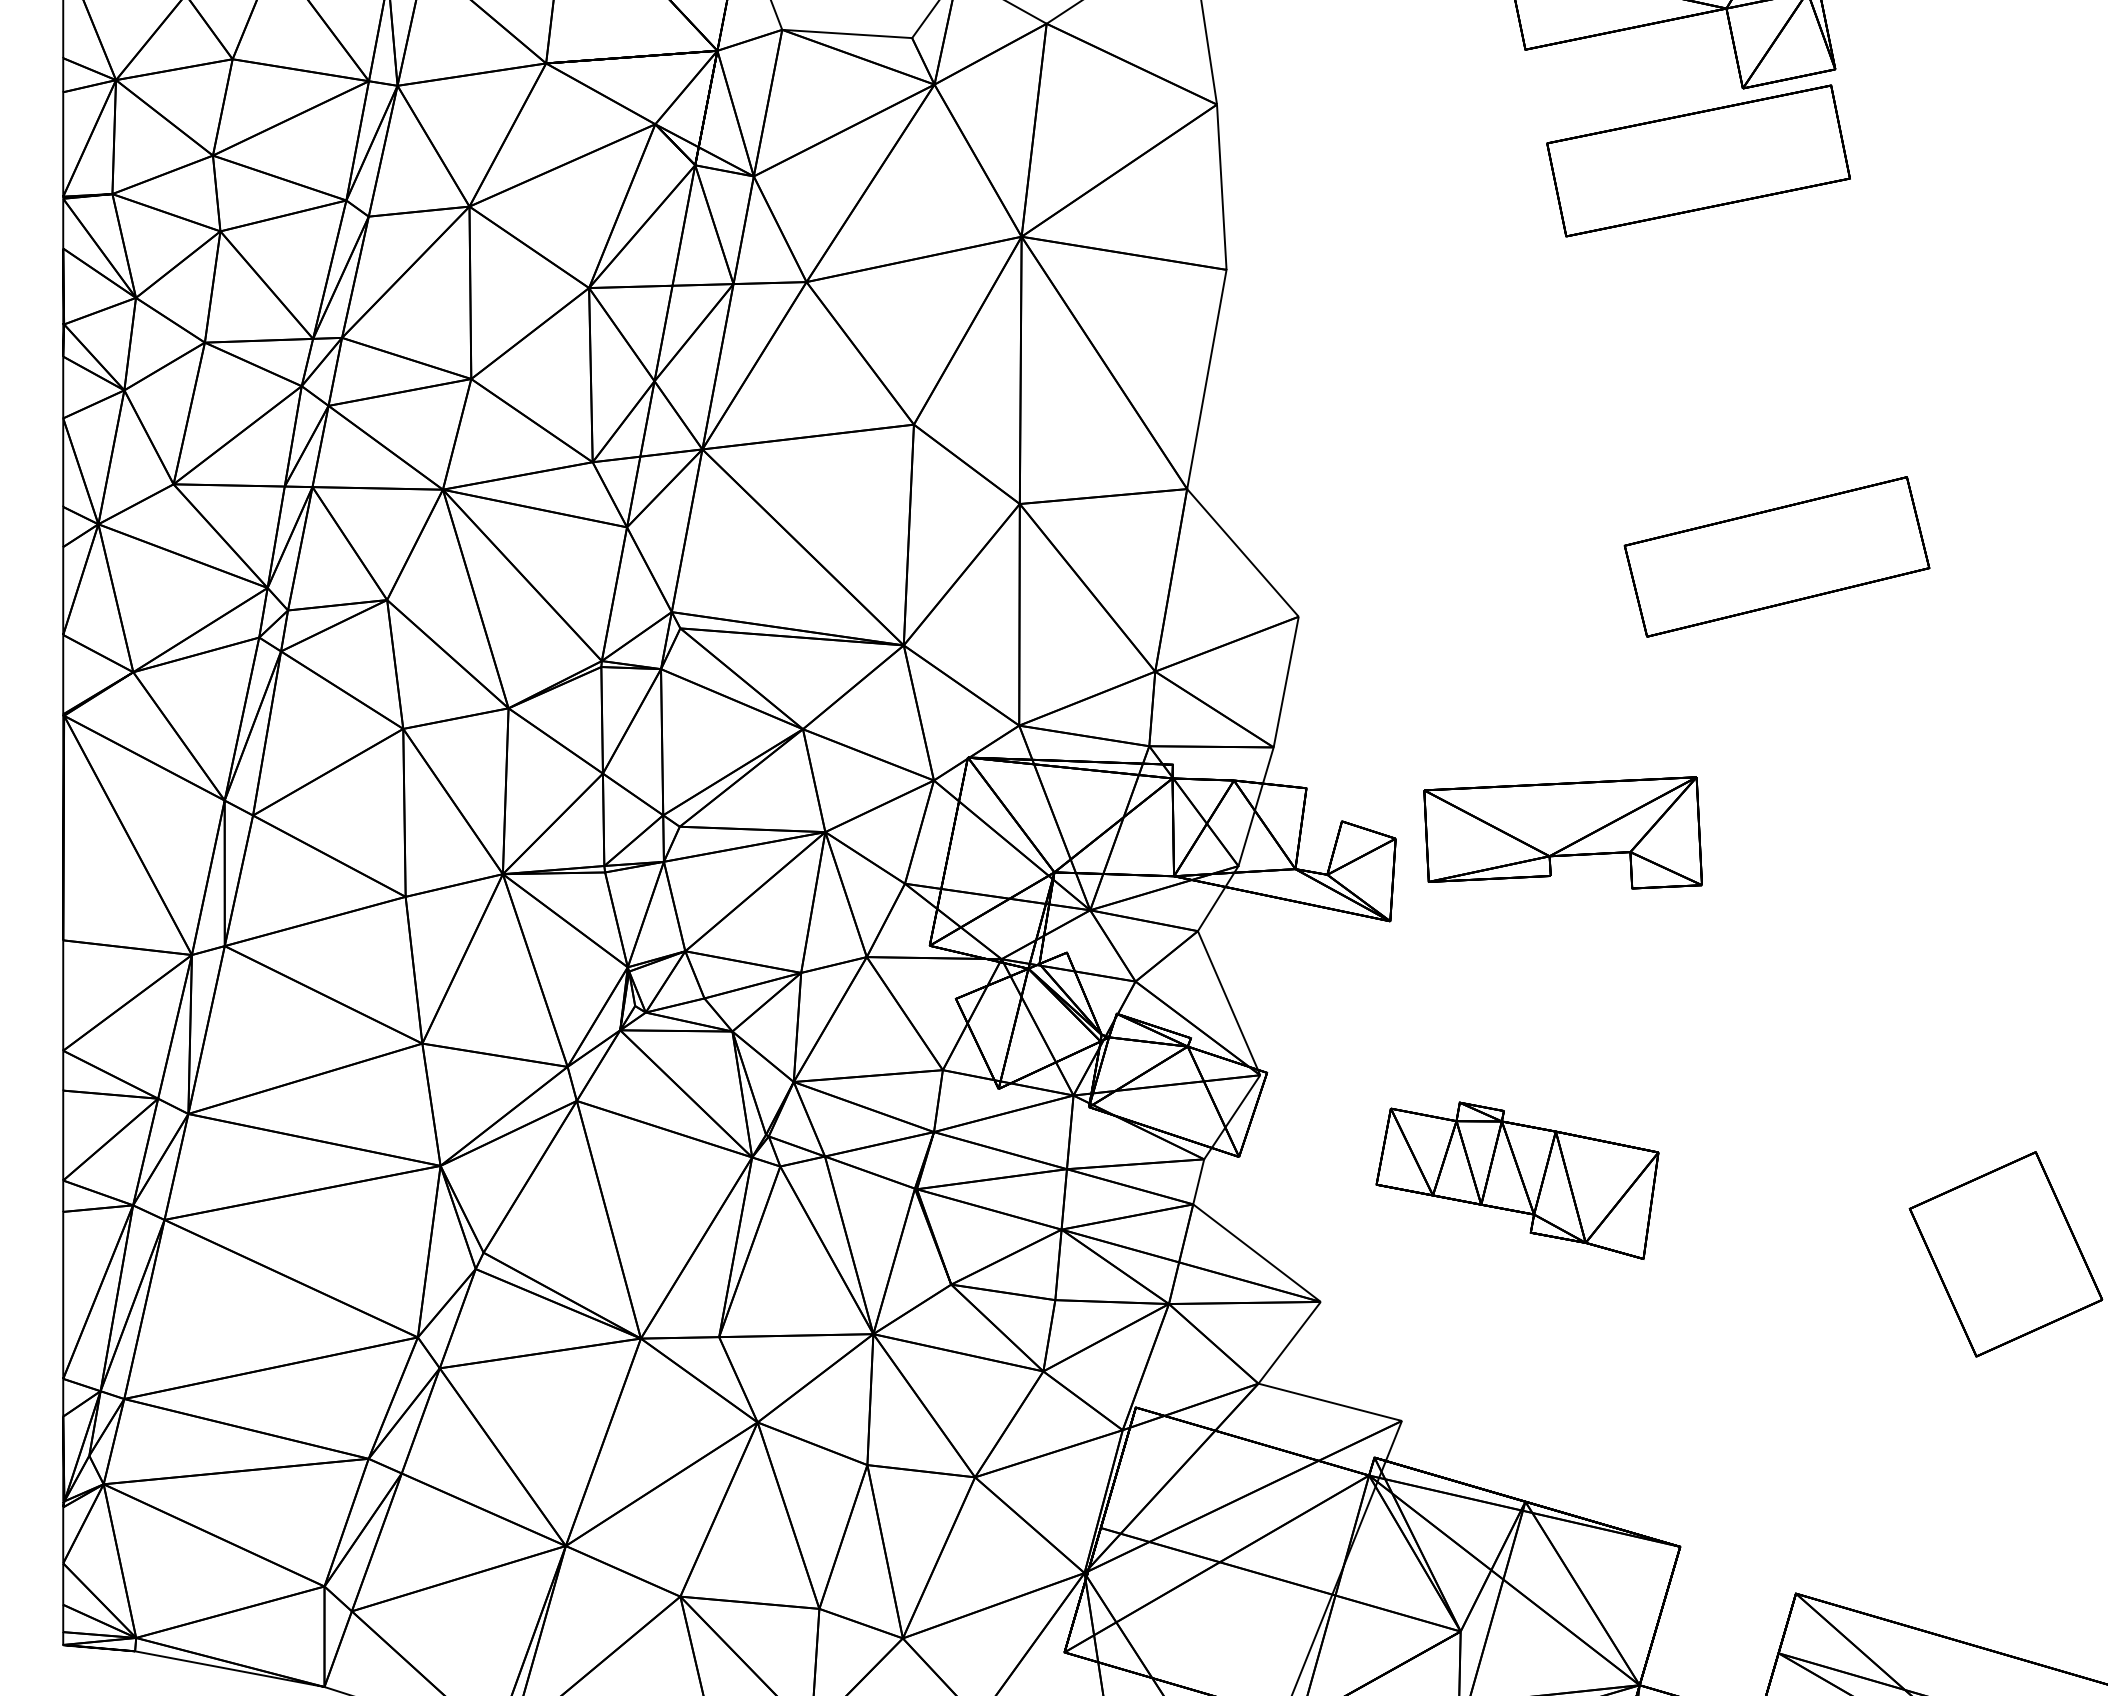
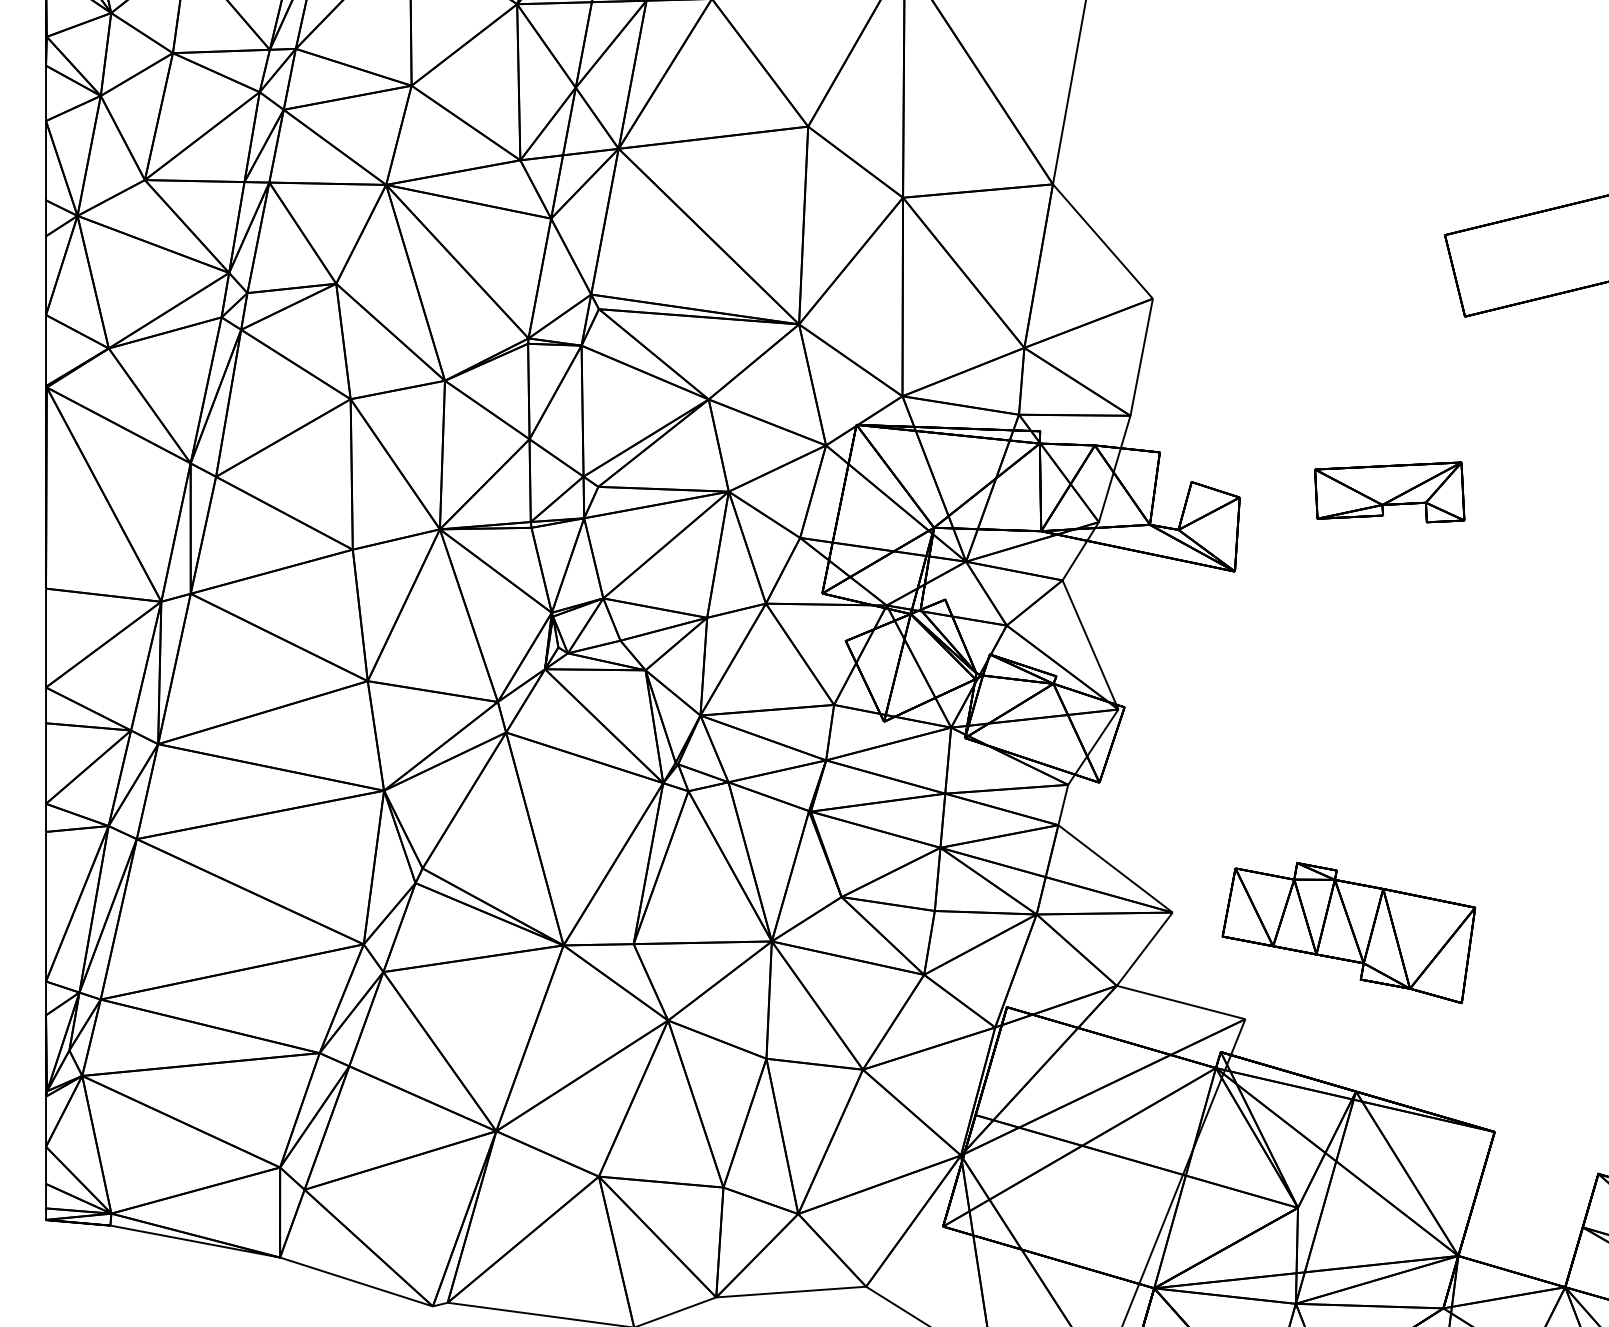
part: (1562, 832) -> (1389, 492), size x0.6
part: (1517, 1180) -> (1348, 932), moved

